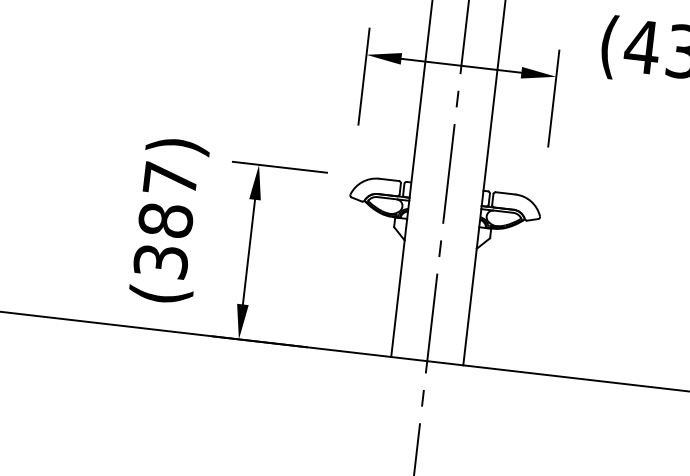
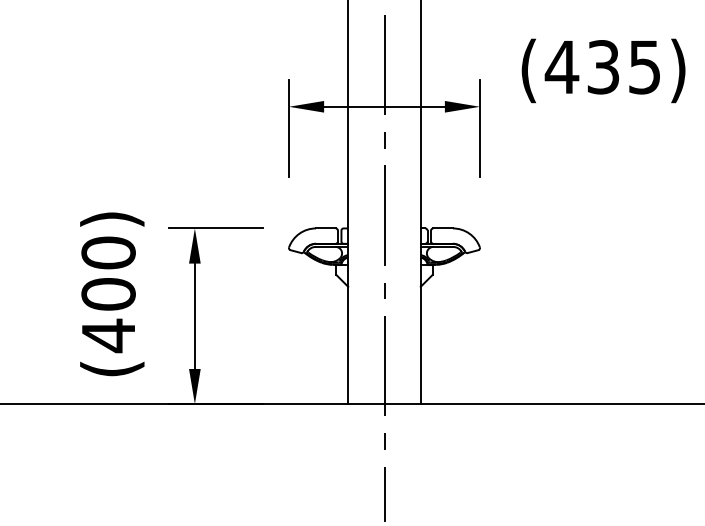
text: (165, 220) -> (108, 294), (387) -> (400)

